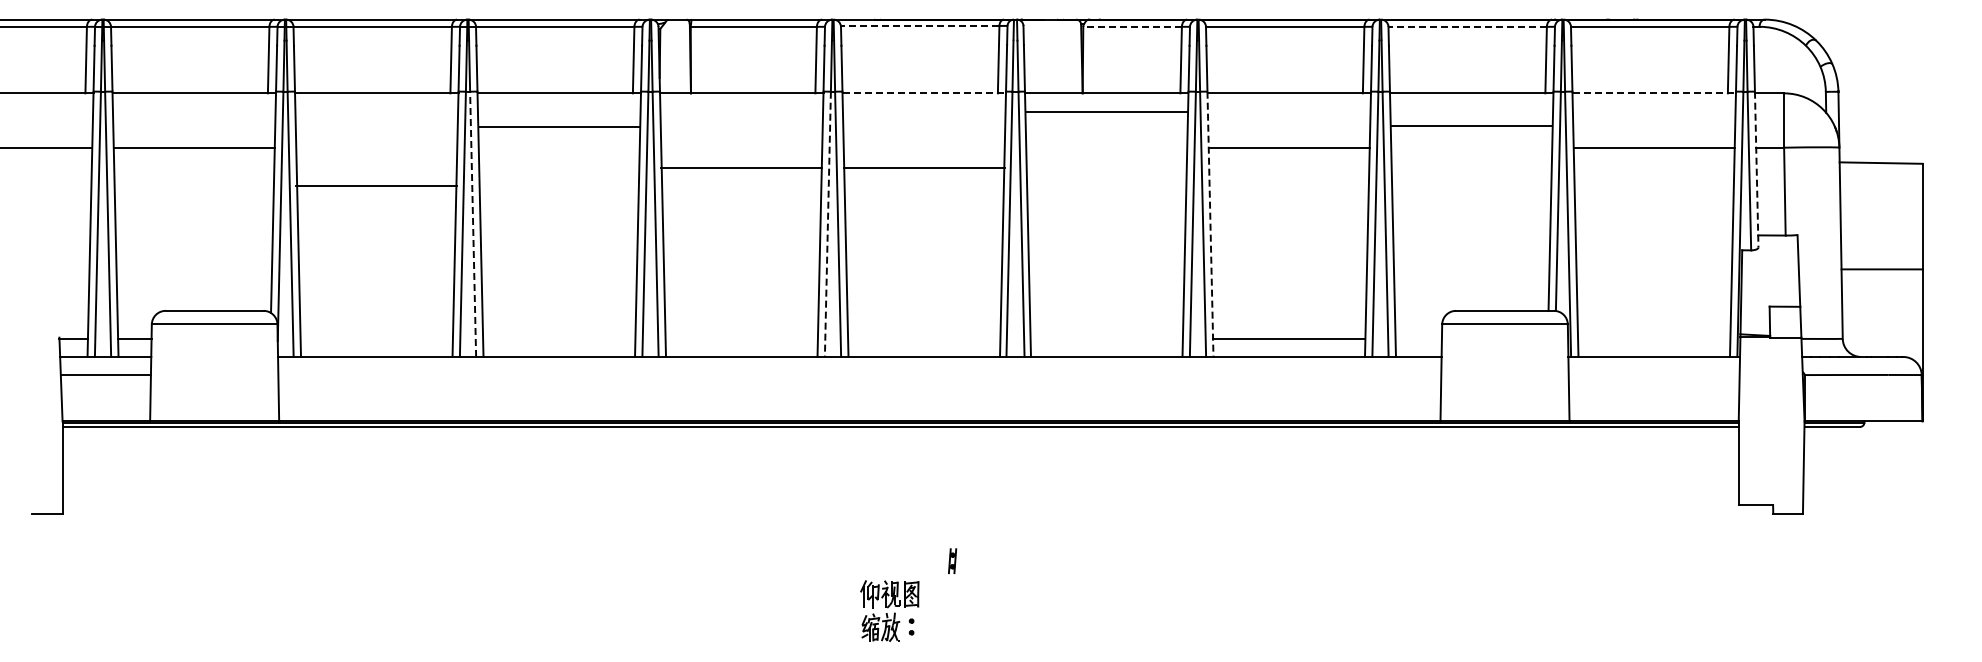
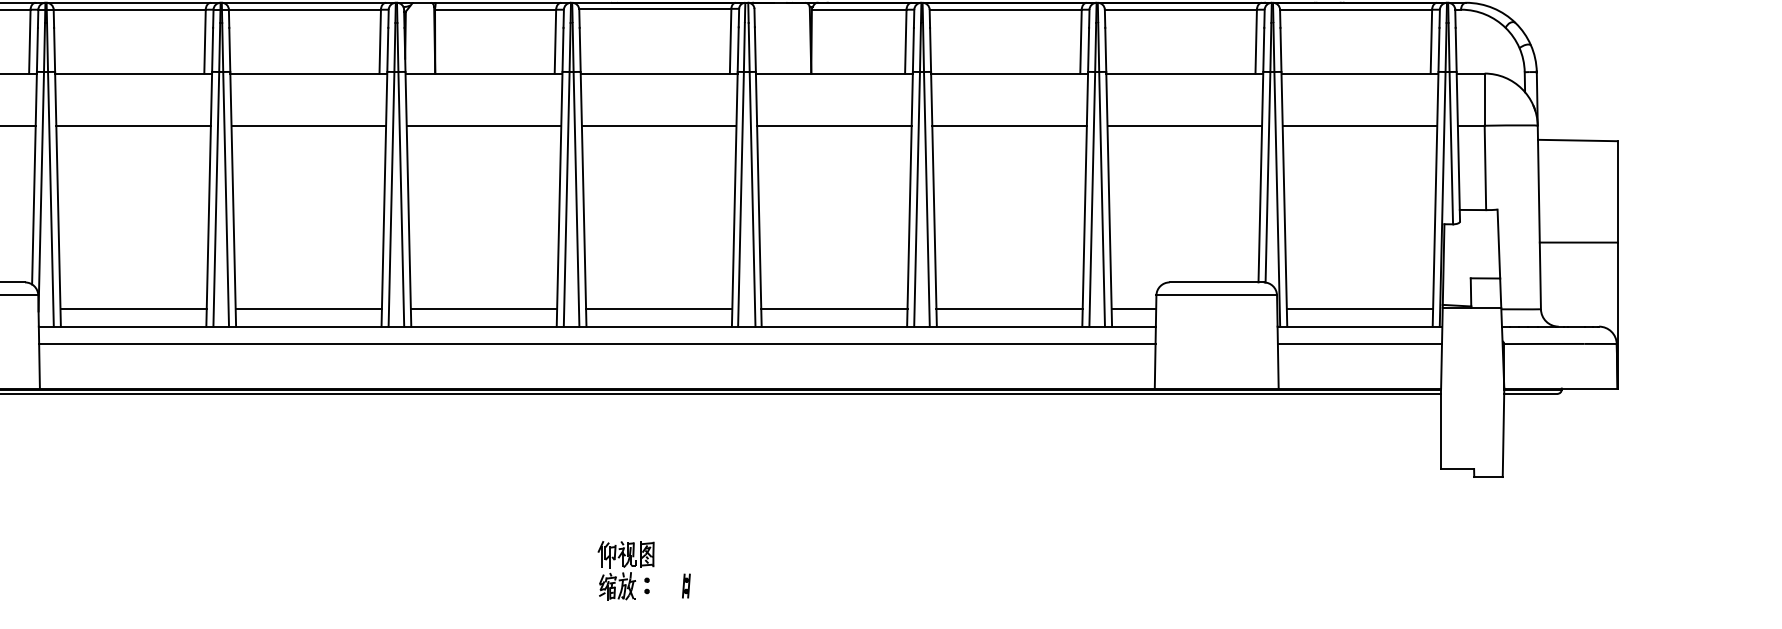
line: (919, 25) -> (654, 8), dashed -> solid
line: (1132, 26) -> (859, 9), dashed -> solid
line: (1467, 26) -> (1180, 9), dashed -> solid
line: (924, 93) -> (659, 73), dashed -> solid
line: (1654, 93) -> (1360, 73), dashed -> solid
line: (1106, 111) -> (834, 125), moved
line: (1471, 125) -> (1184, 125), moved
line: (558, 126) -> (308, 125), moved
line: (741, 167) -> (483, 125), moved
line: (923, 167) -> (658, 125), moved
line: (1756, 169) -> (1458, 146), dashed -> solid
line: (376, 185) -> (133, 125), moved
line: (473, 224) -> (226, 199), dashed -> solid
line: (827, 224) -> (566, 199), dashed -> solid
line: (1210, 224) -> (933, 199), dashed -> solid
line: (376, 338) -> (133, 308), added
line: (559, 338) -> (309, 308), added
line: (741, 338) -> (483, 308), added
line: (924, 338) -> (659, 308), added
line: (1106, 338) -> (834, 308), added
line: (1418, 338) -> (1133, 308), added
line: (1654, 338) -> (1360, 308), added
line: (859, 375) -> (597, 344), added
line: (1653, 375) -> (1359, 344), added
part: (952, 561) -> (686, 586), moved

